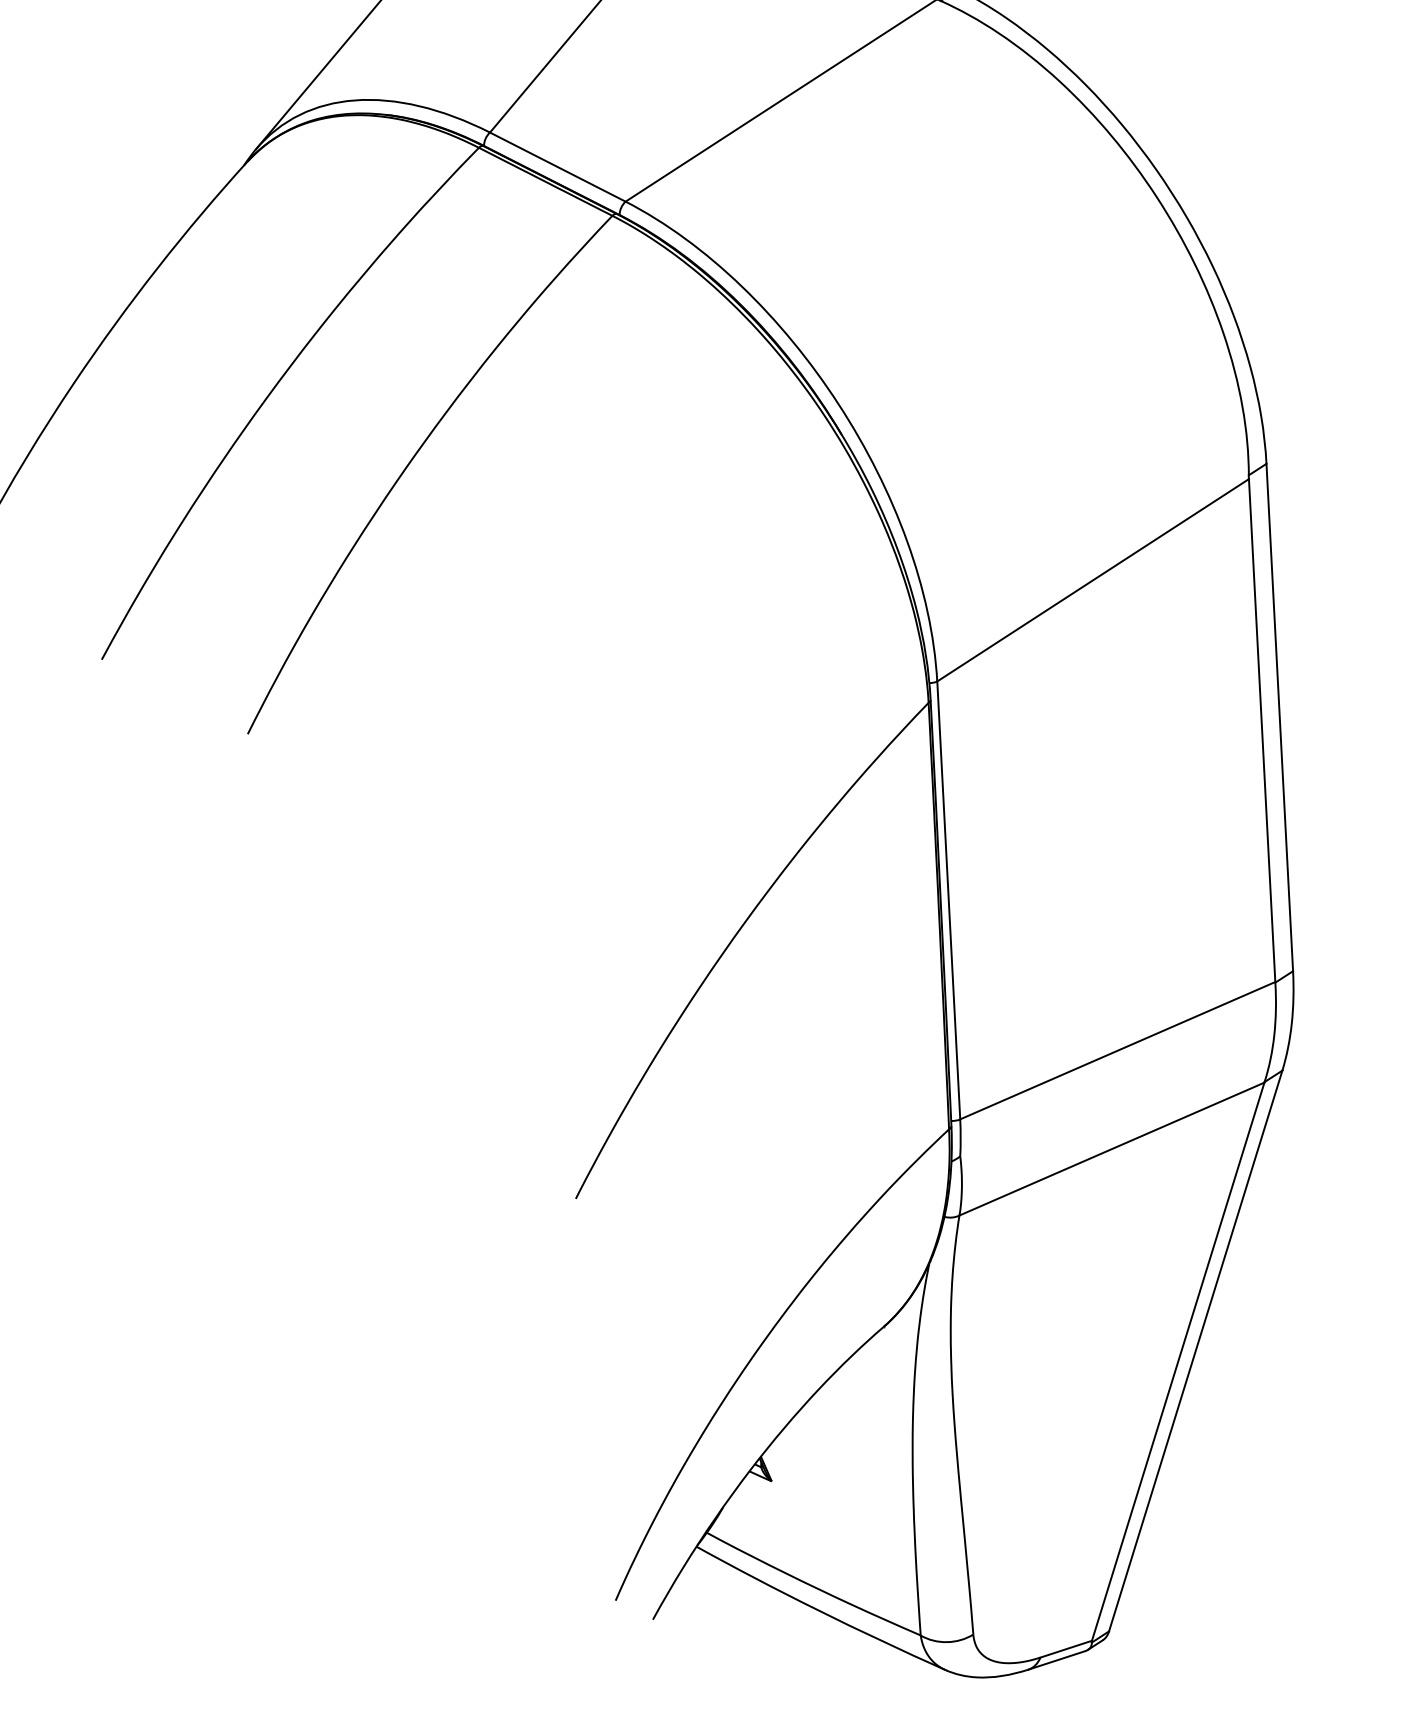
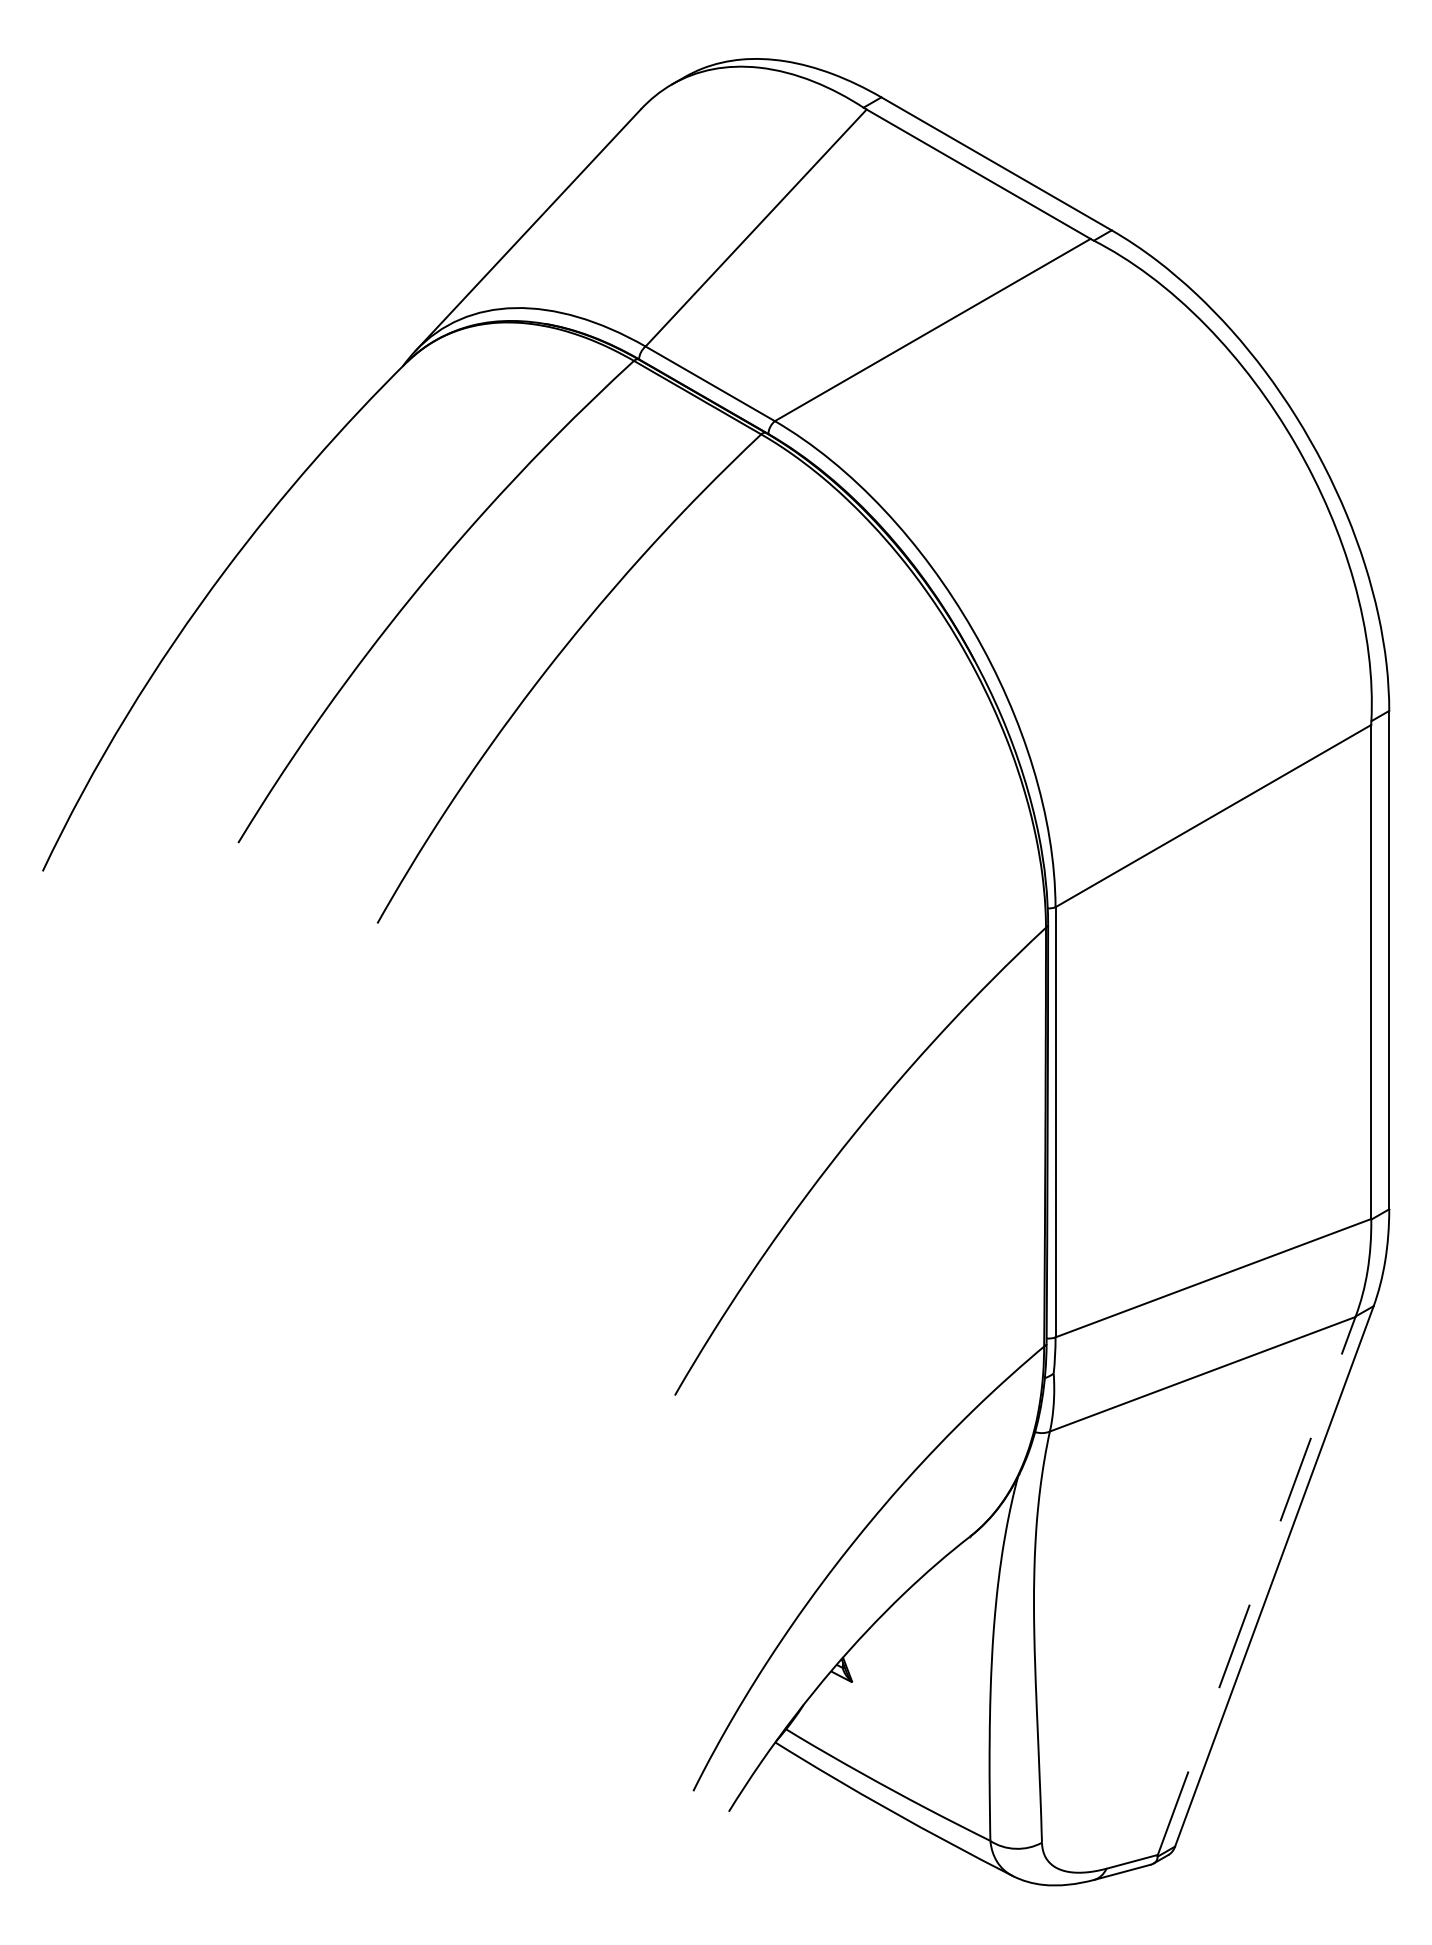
line: (1178, 1361) -> (1256, 1585), solid -> dashed

